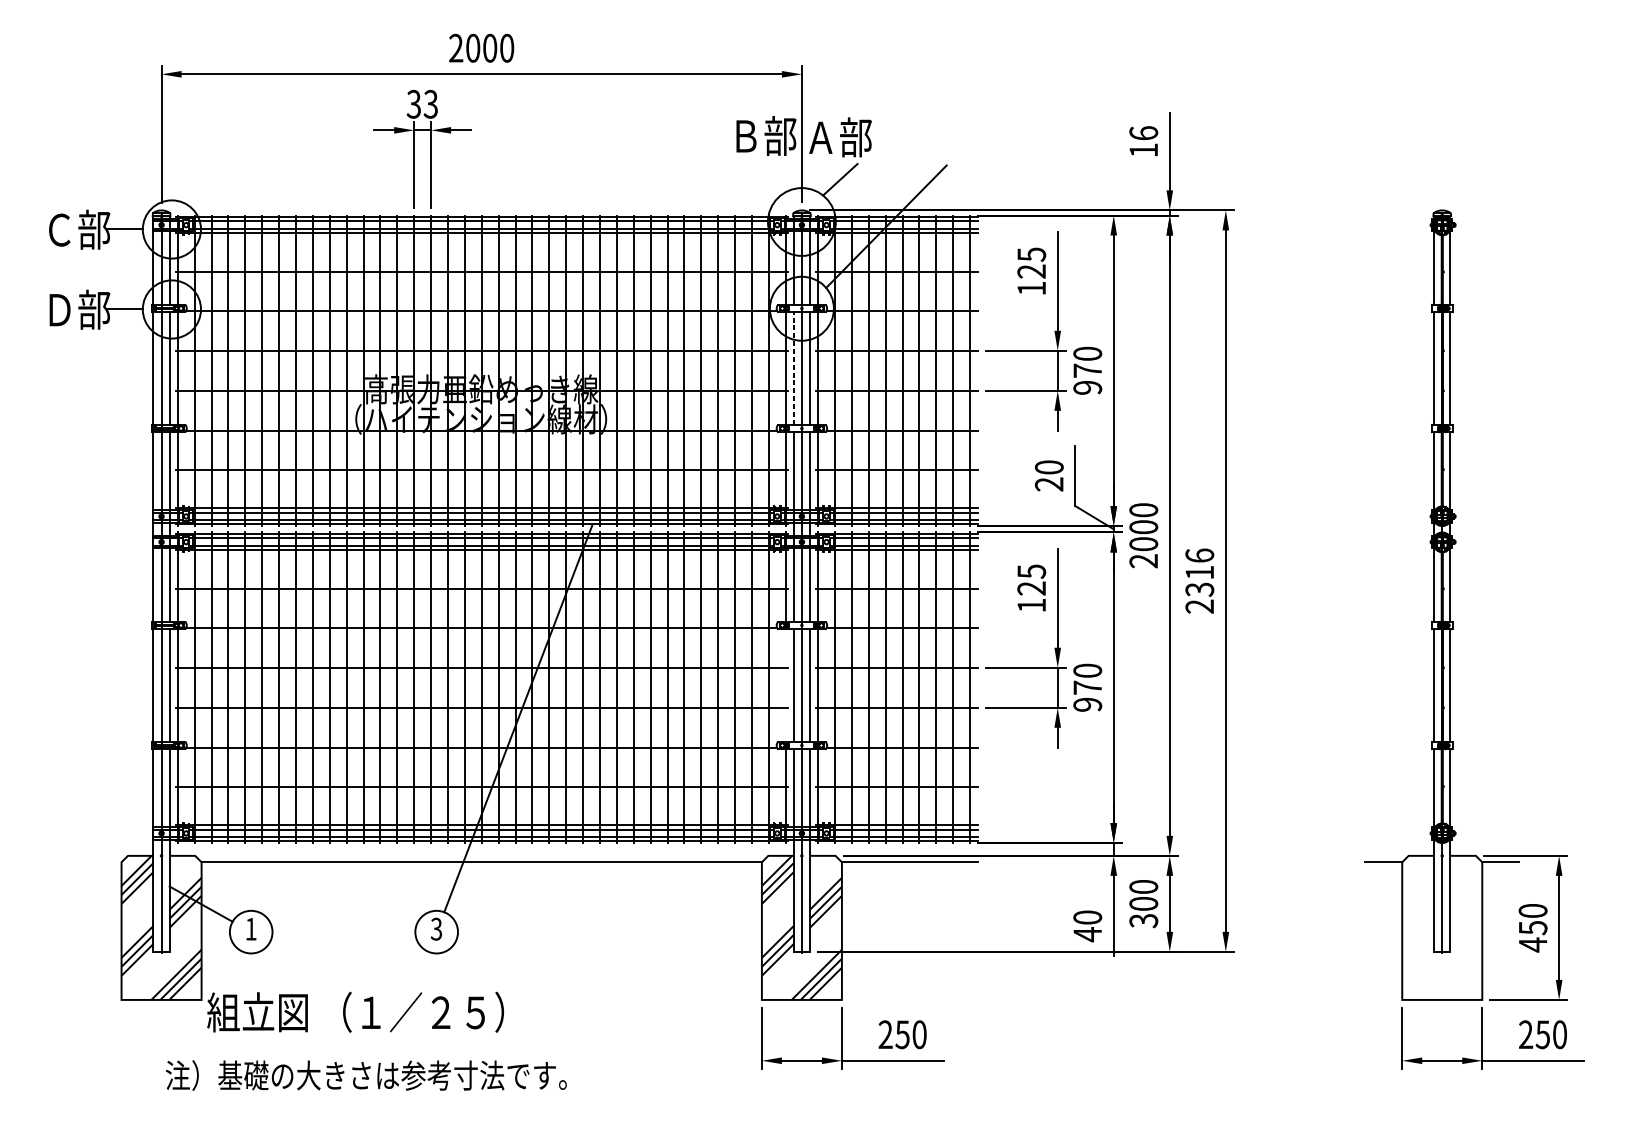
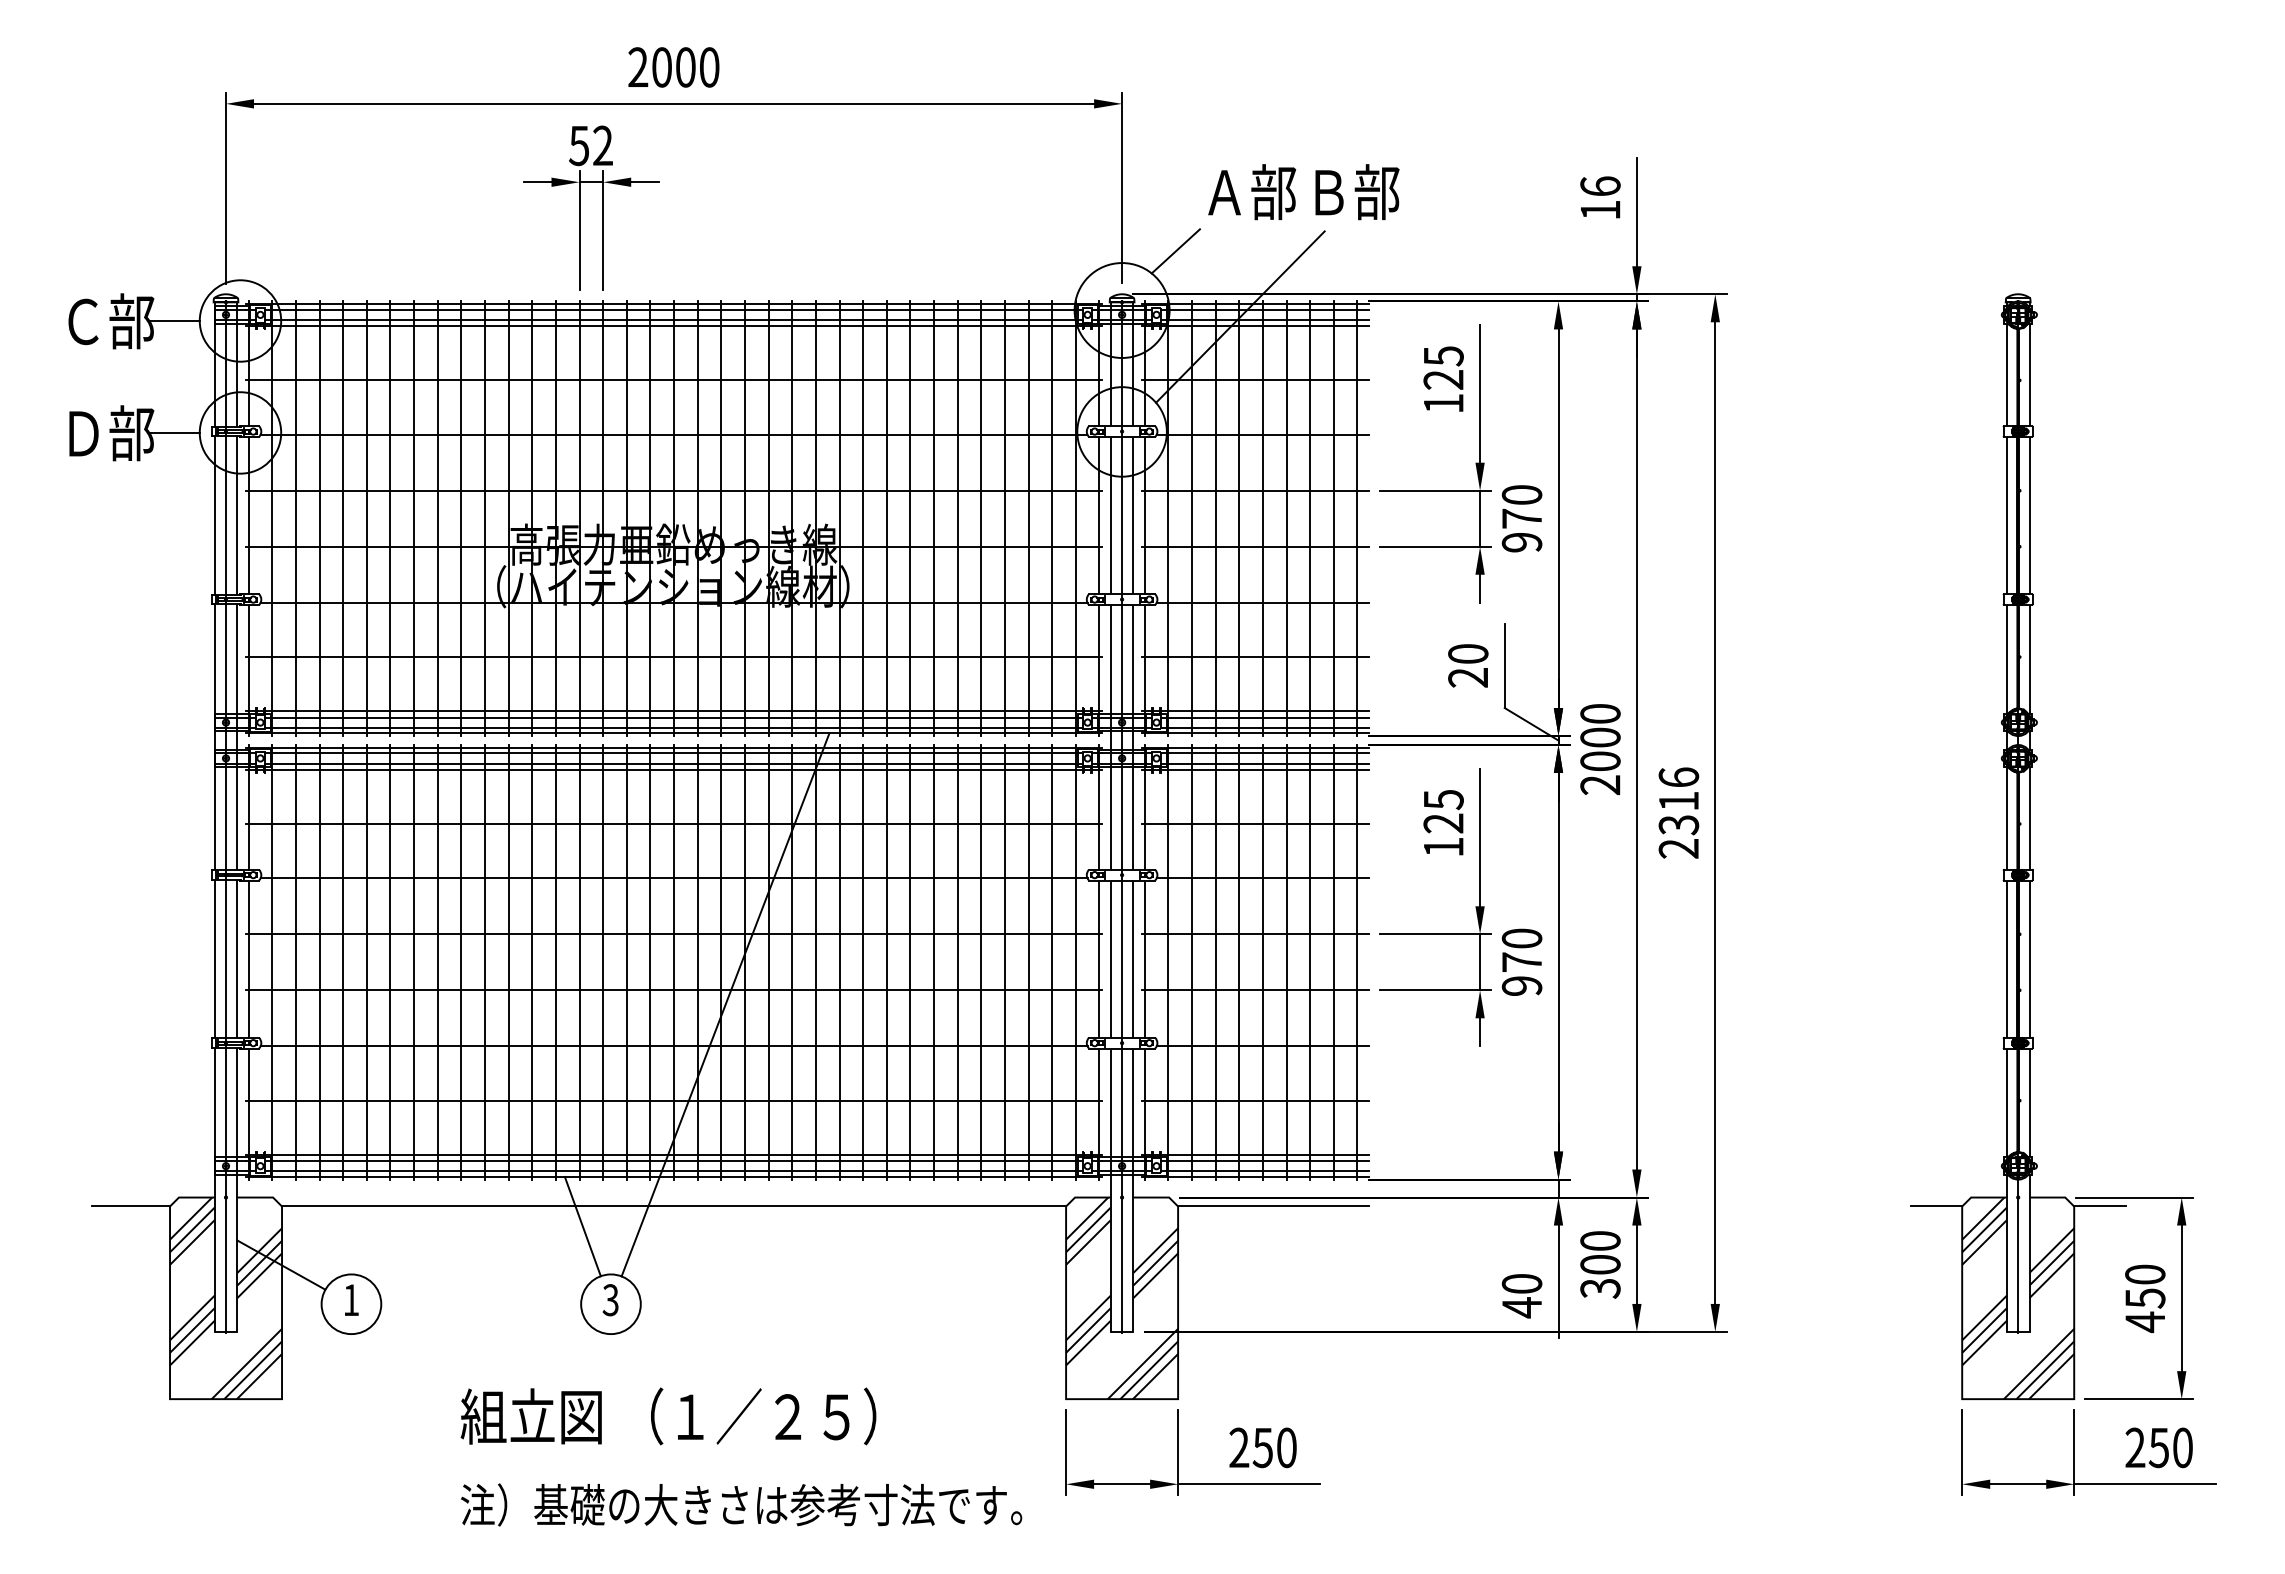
text: (422, 104) -> (590, 145), 33 -> 52
text: (766, 136) -> (1357, 192), moved
text: (840, 137) -> (1252, 192), moved
line: (793, 368) -> (1110, 515), dashed -> solid
line: (785, 685) -> (1099, 958), added
line: (93, 862) -> (130, 1206), added
line: (416, 876) -> (582, 1226), added
hatch: (1442, 928) -> (2018, 1298), added
text: (355, 1012) -> (668, 1416), moved
text: (366, 1075) -> (741, 1504), moved

